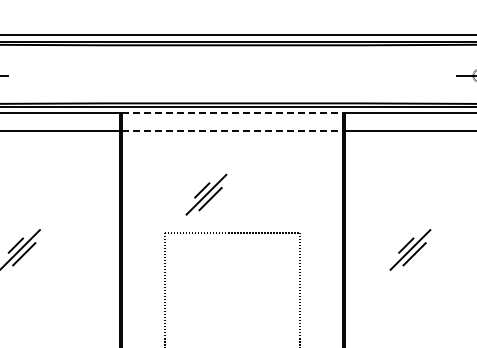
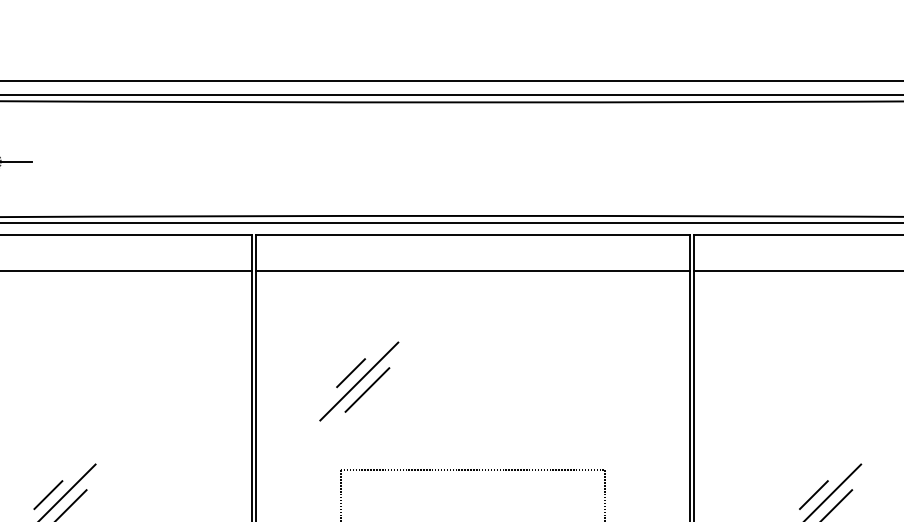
line: (232, 113) -> (473, 235), dashed -> solid
line: (232, 131) -> (473, 271), dashed -> solid
part: (206, 194) -> (359, 381), moved

